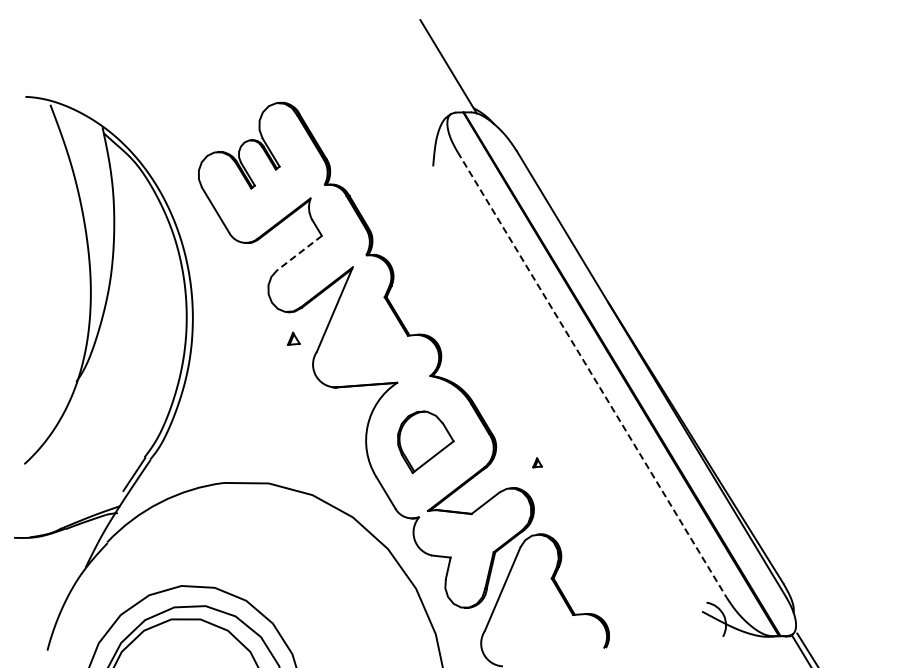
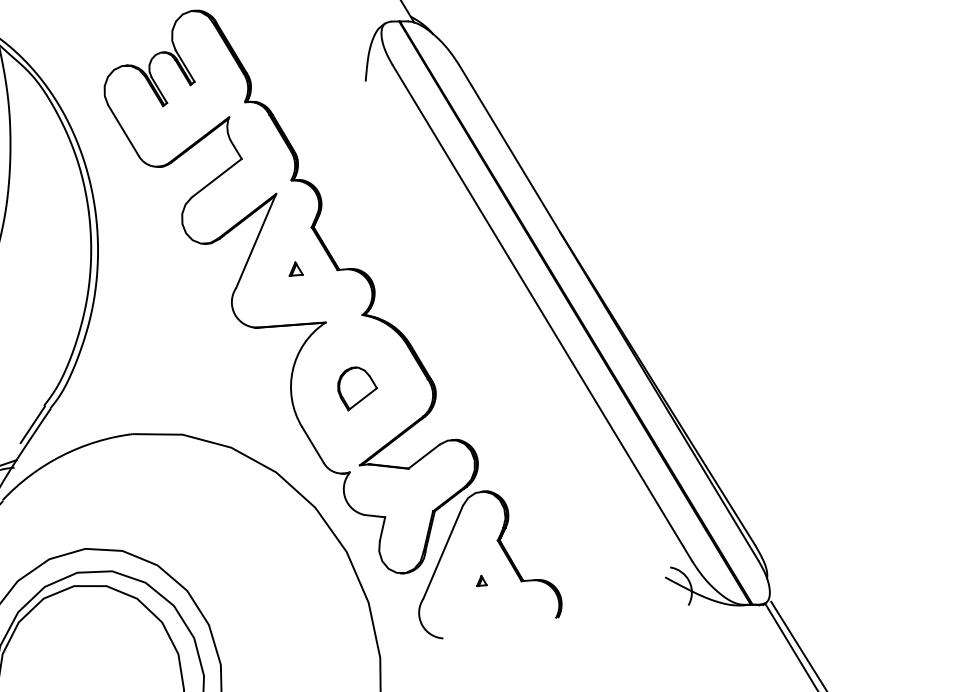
line: (299, 253) -> (216, 178), dashed -> solid
part: (293, 338) -> (295, 268), moved
line: (592, 375) -> (543, 314), dashed -> solid
part: (425, 442) -> (357, 389), size x0.62
part: (537, 462) -> (481, 580), moved

